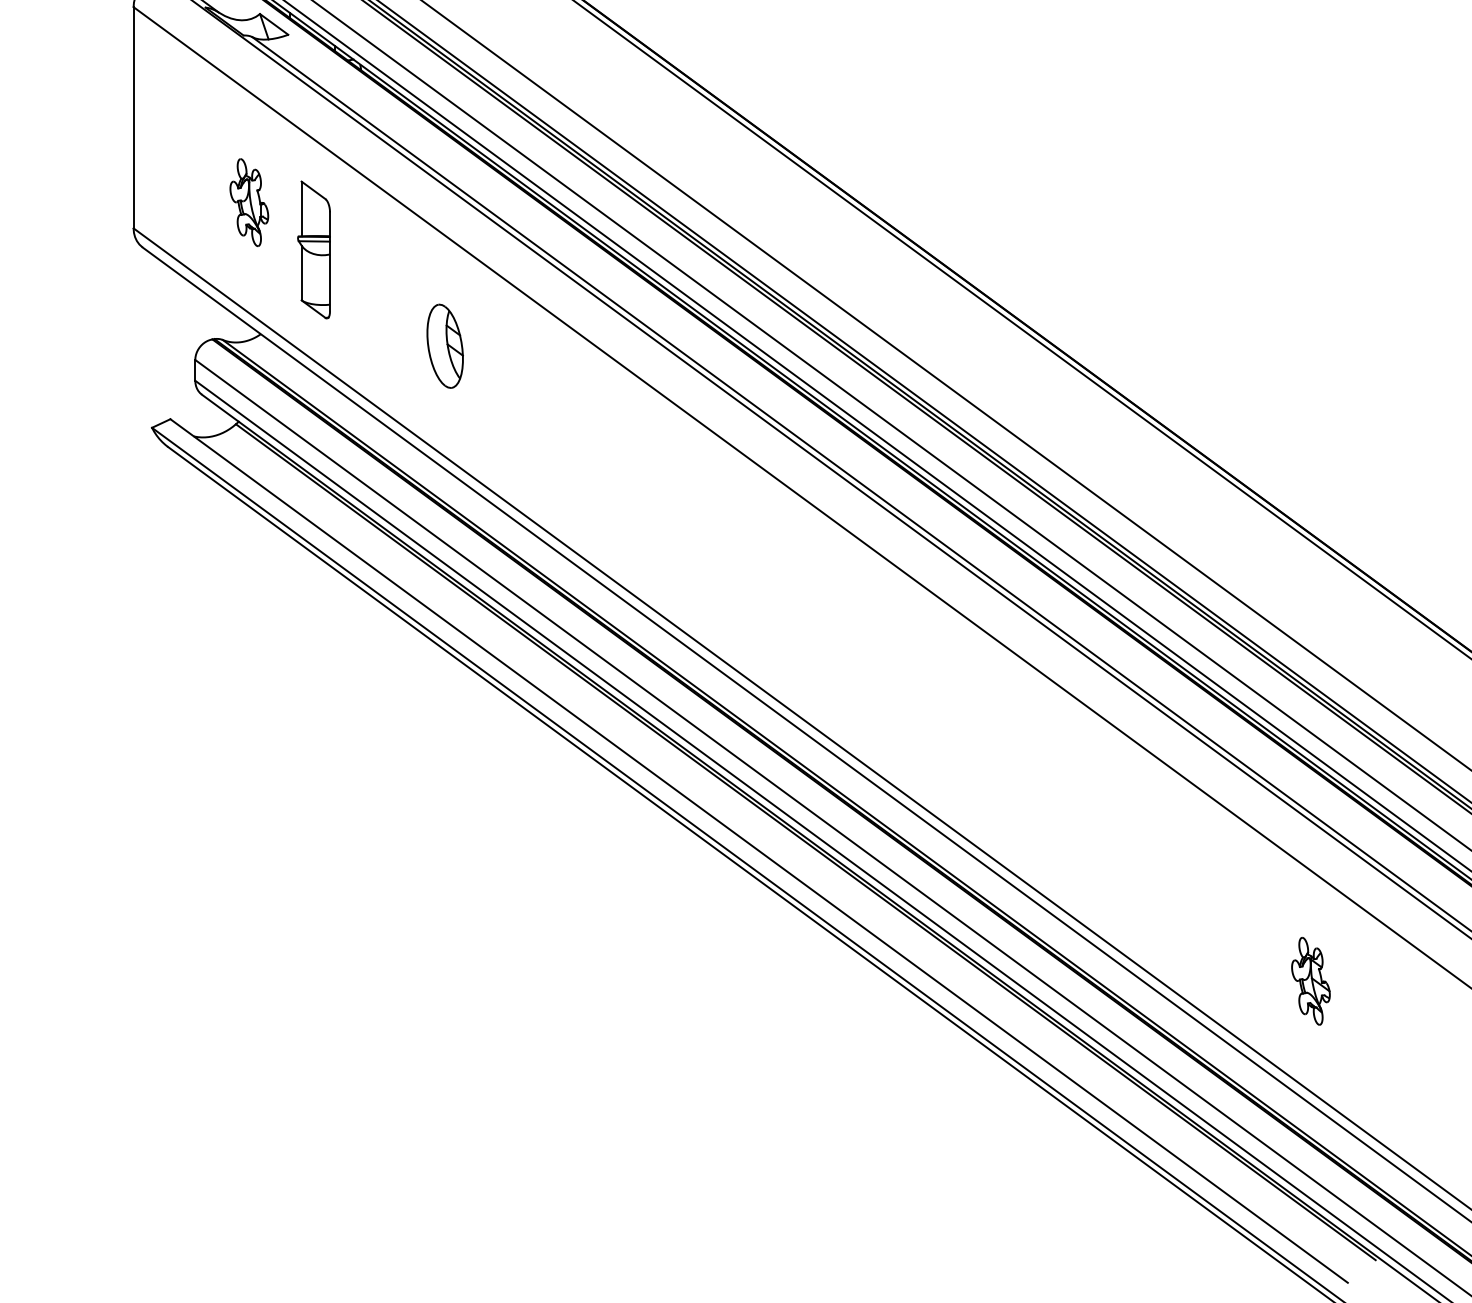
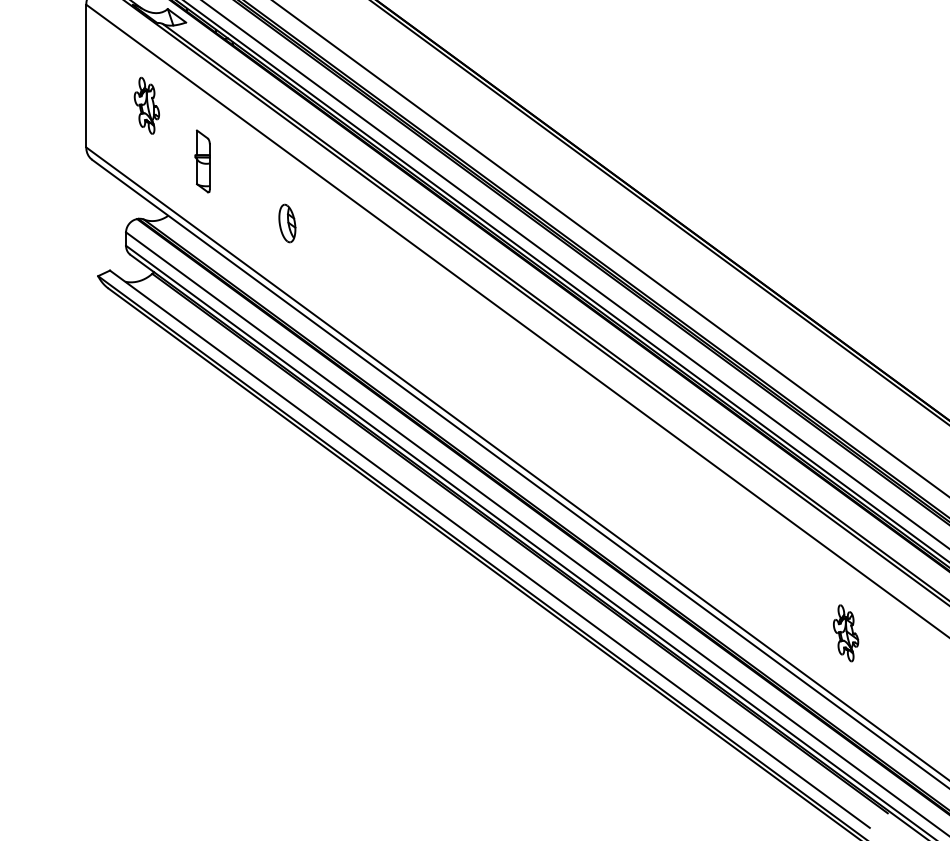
part: (248, 202) -> (146, 105), moved
part: (313, 250) -> (202, 161), size x0.7
part: (445, 346) -> (287, 223), size x0.7

